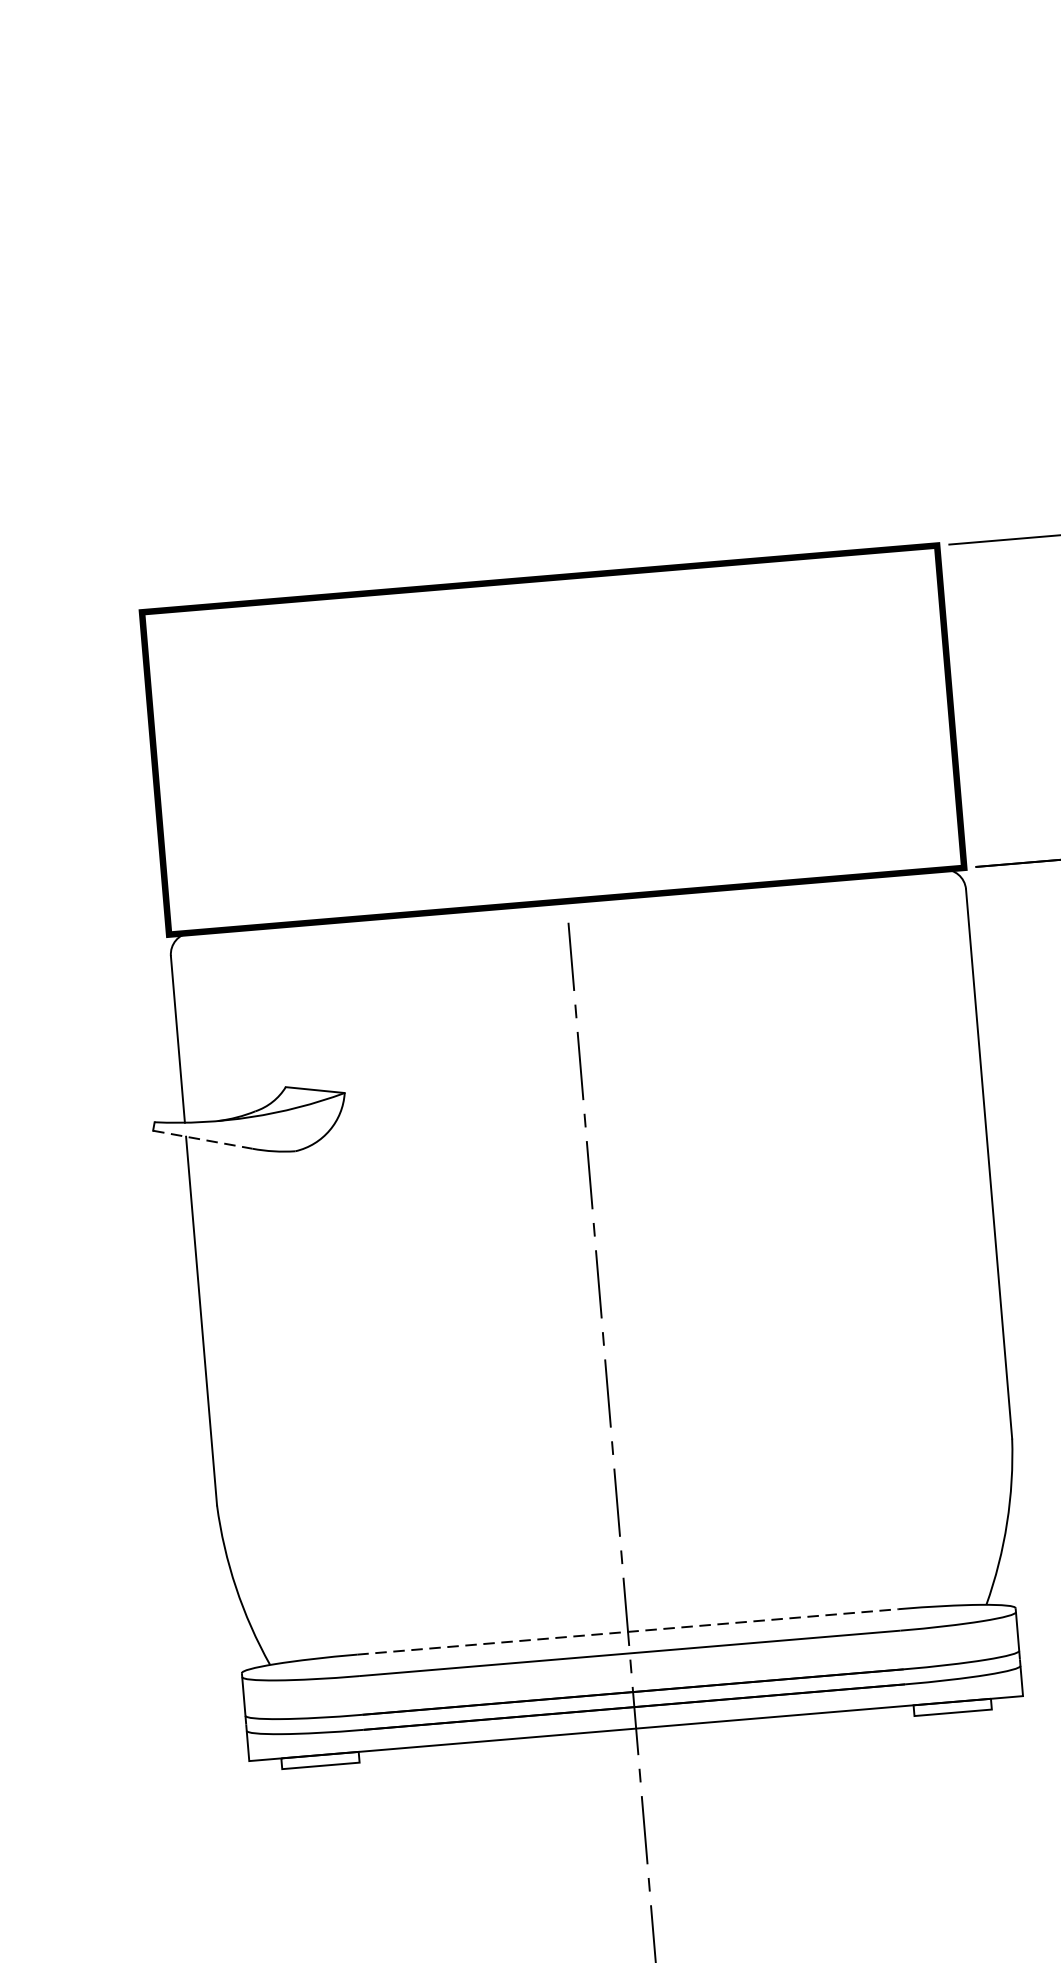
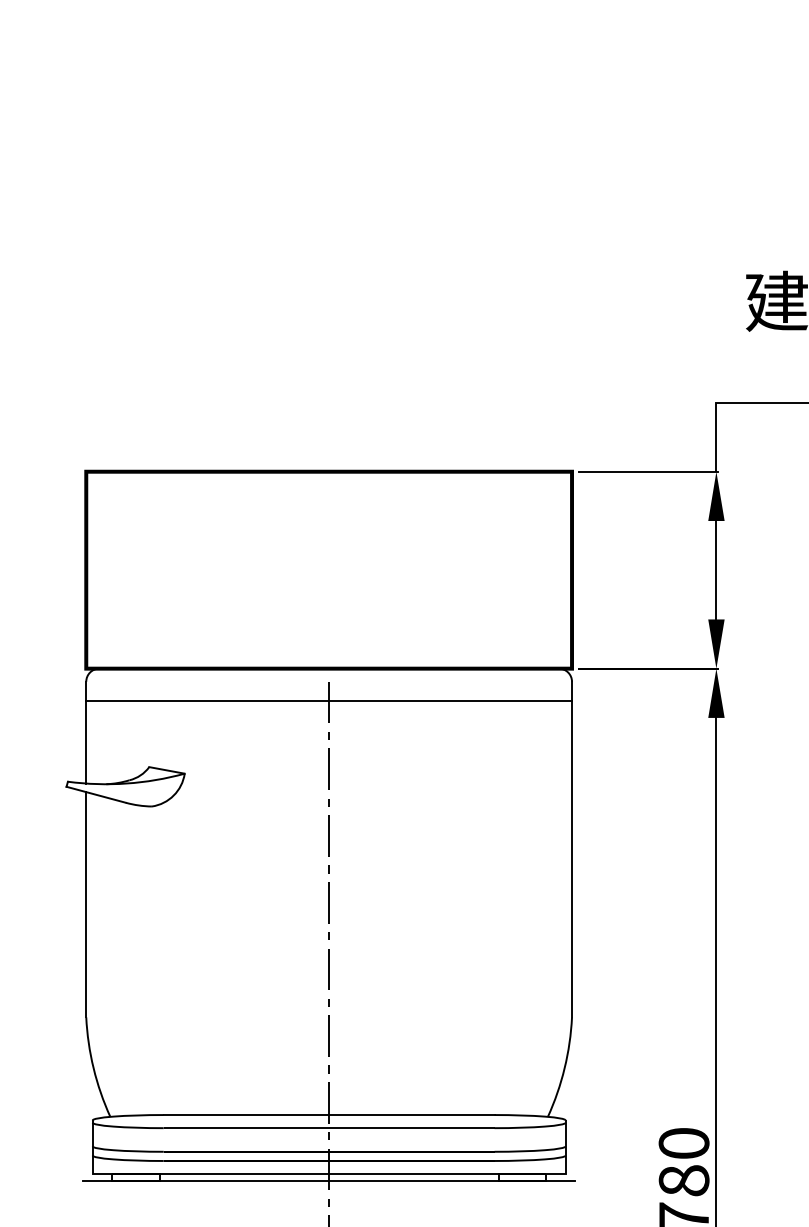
line: (571, 954) -> (329, 701), added
line: (203, 1139) -> (96, 794), dashed -> solid
line: (628, 1632) -> (329, 1115), dashed -> solid
line: (635, 1739) -> (328, 1180), added

